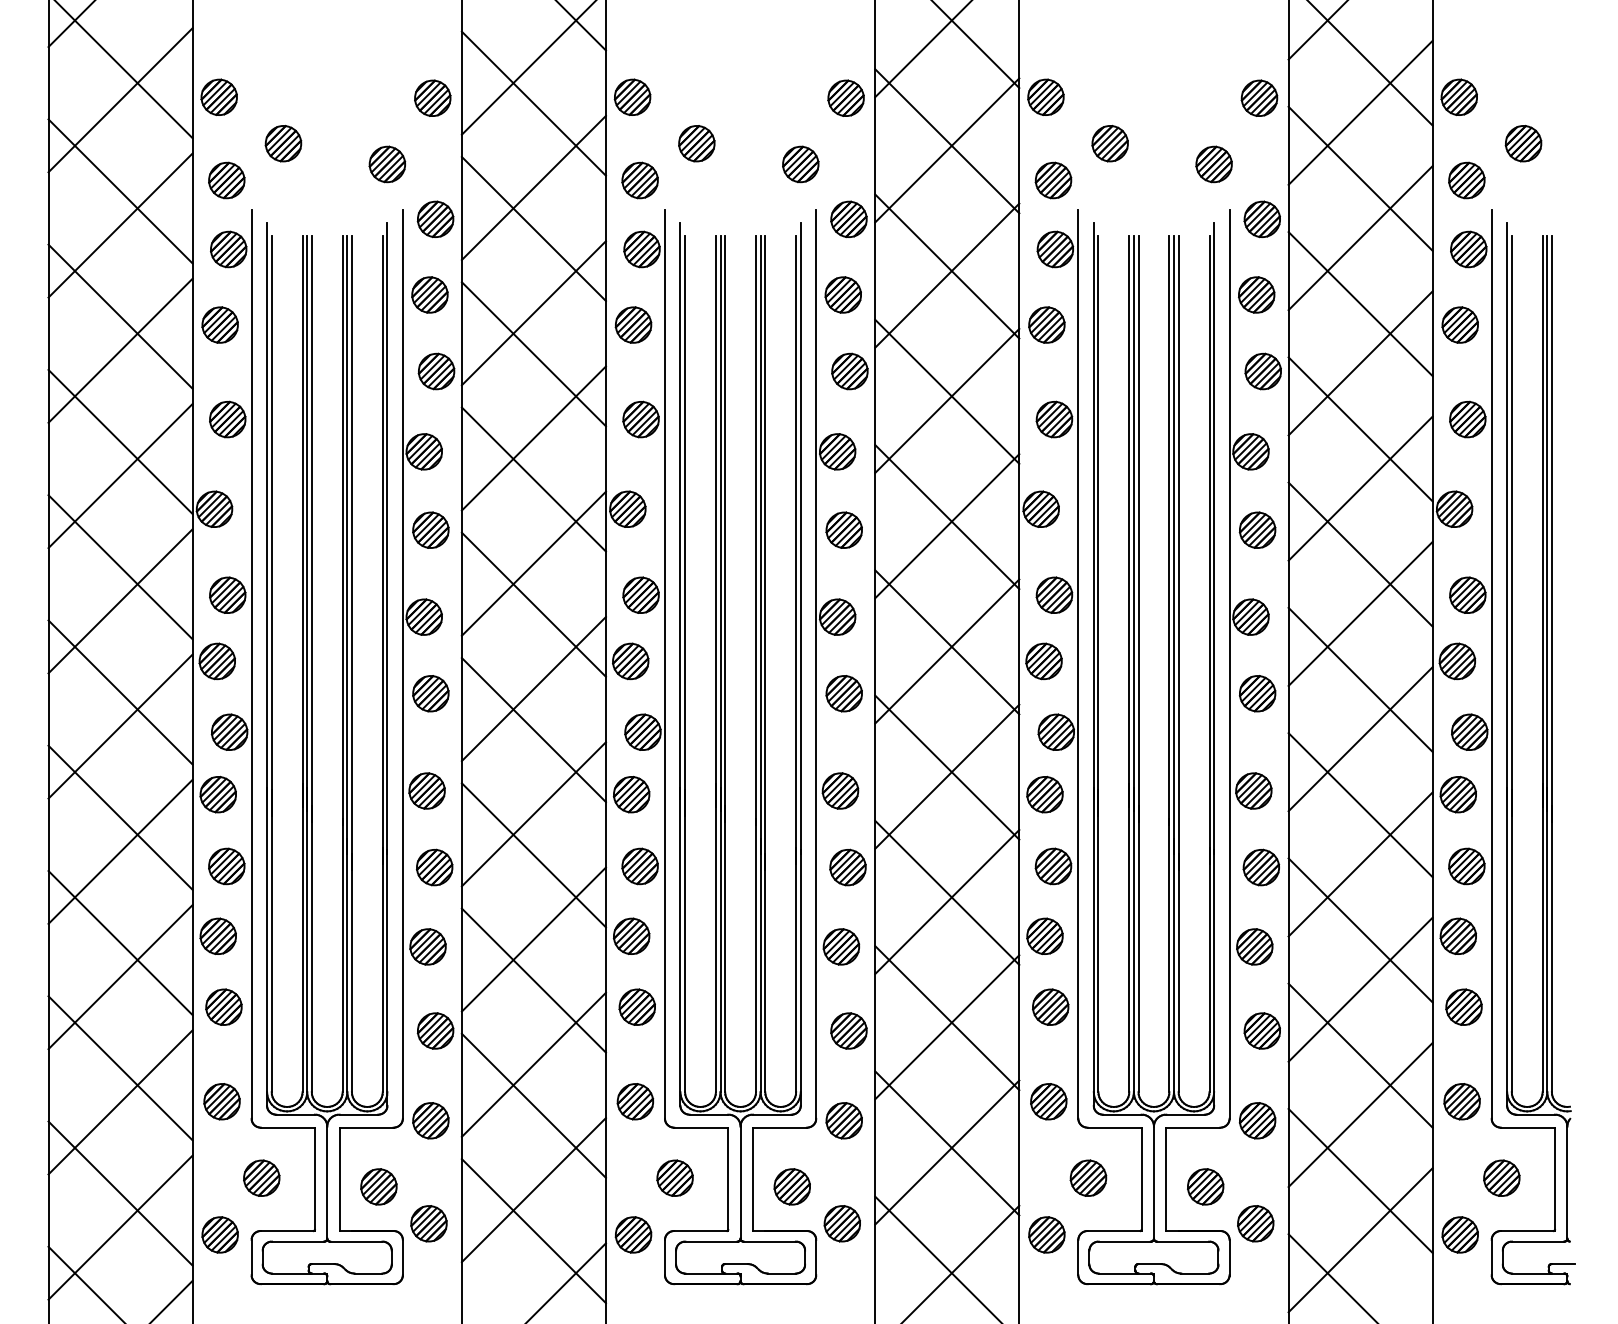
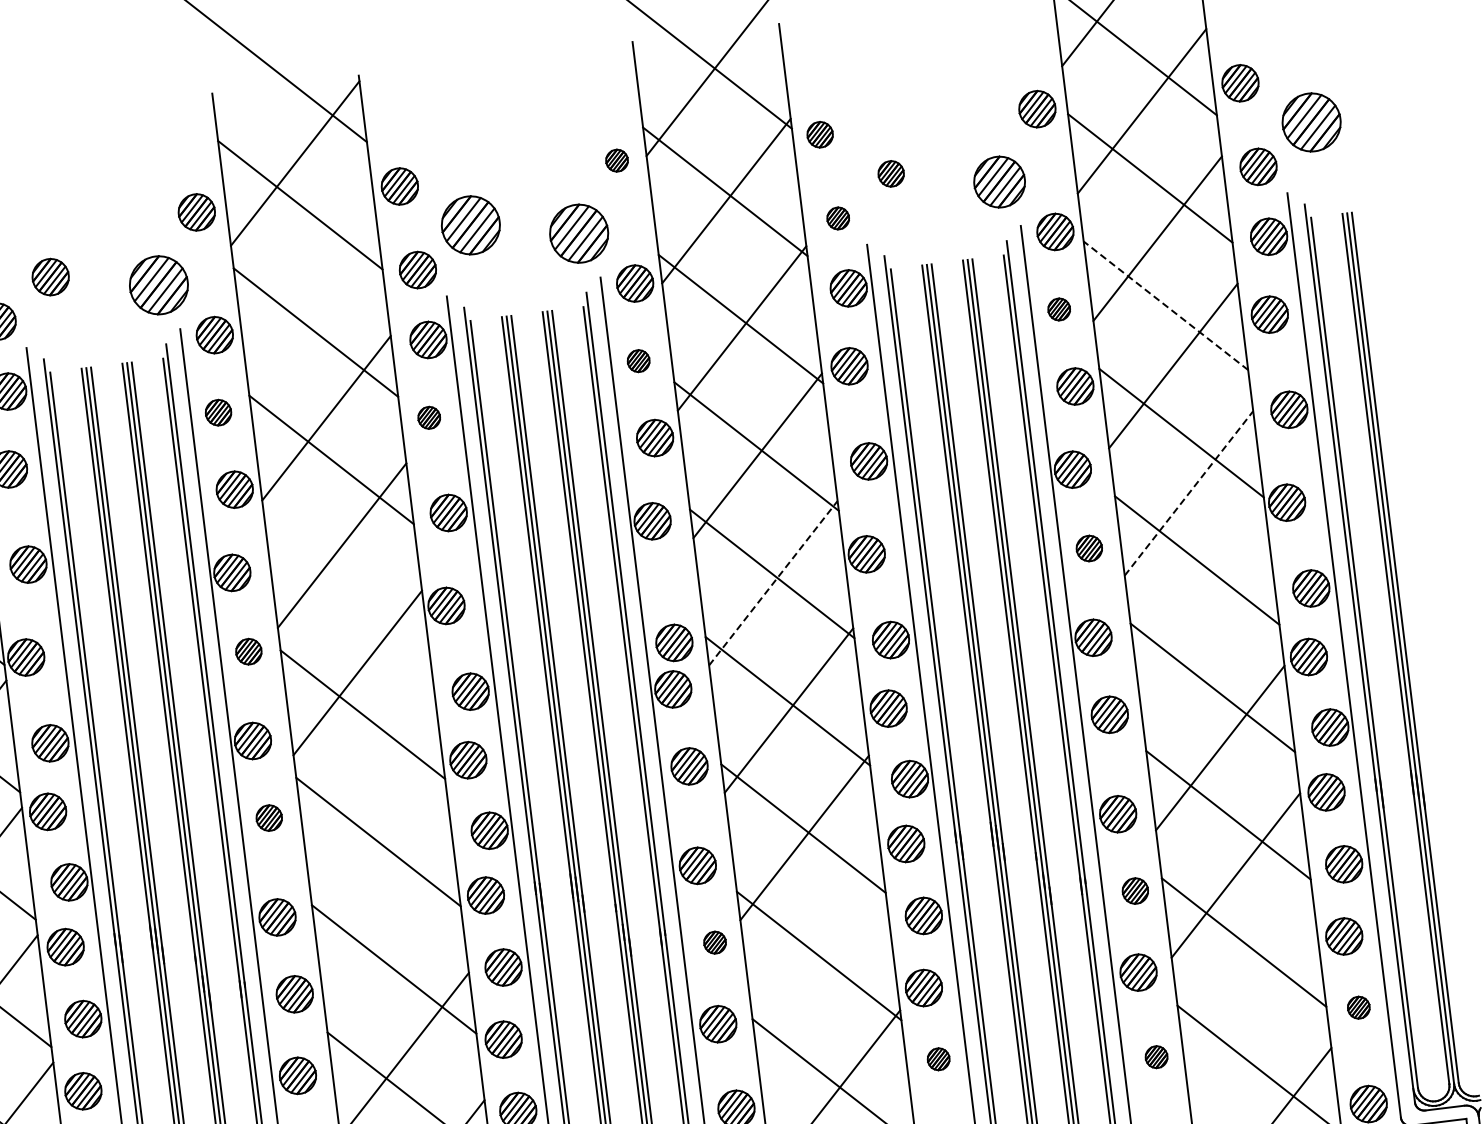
part: (1045, 96) -> (819, 134), size x0.7
part: (845, 97) -> (616, 160), size x0.6
part: (696, 143) -> (470, 225), size x1.6
part: (1109, 143) -> (890, 173), size x0.7
part: (1523, 143) -> (1311, 122), size x1.6
part: (387, 164) -> (159, 285), size x1.6
part: (800, 164) -> (578, 233), size x1.6
part: (1213, 164) -> (998, 182), size x1.4
part: (1053, 180) -> (838, 218), size x0.6
line: (533, 187) -> (310, 290), removed
part: (429, 294) -> (217, 412), size x0.7
part: (842, 294) -> (637, 360), size x0.6
part: (1256, 294) -> (1058, 309), size x0.6
line: (1360, 304) -> (1165, 306), solid -> dashed
part: (633, 324) -> (429, 417), size x0.6
line: (533, 479) -> (346, 587), removed
line: (1360, 488) -> (1188, 493), solid -> dashed
line: (947, 526) -> (773, 583), solid -> dashed
part: (430, 529) -> (248, 651), size x0.7
part: (843, 529) -> (673, 642), moved
part: (1257, 529) -> (1089, 547), size x0.7
line: (1360, 613) -> (1204, 620), removed
line: (533, 688) -> (372, 799), removed
part: (430, 693) -> (268, 817), size x0.7
line: (533, 814) -> (388, 927), removed
part: (847, 867) -> (714, 942), size x0.6
part: (1261, 867) -> (1135, 891), size x0.7
line: (947, 901) -> (820, 964), removed
line: (1360, 989) -> (1251, 1002), removed
part: (1050, 1006) -> (938, 1058), size x0.6
part: (1463, 1006) -> (1358, 1007), size x0.6
part: (1261, 1030) -> (1155, 1056), size x0.6

